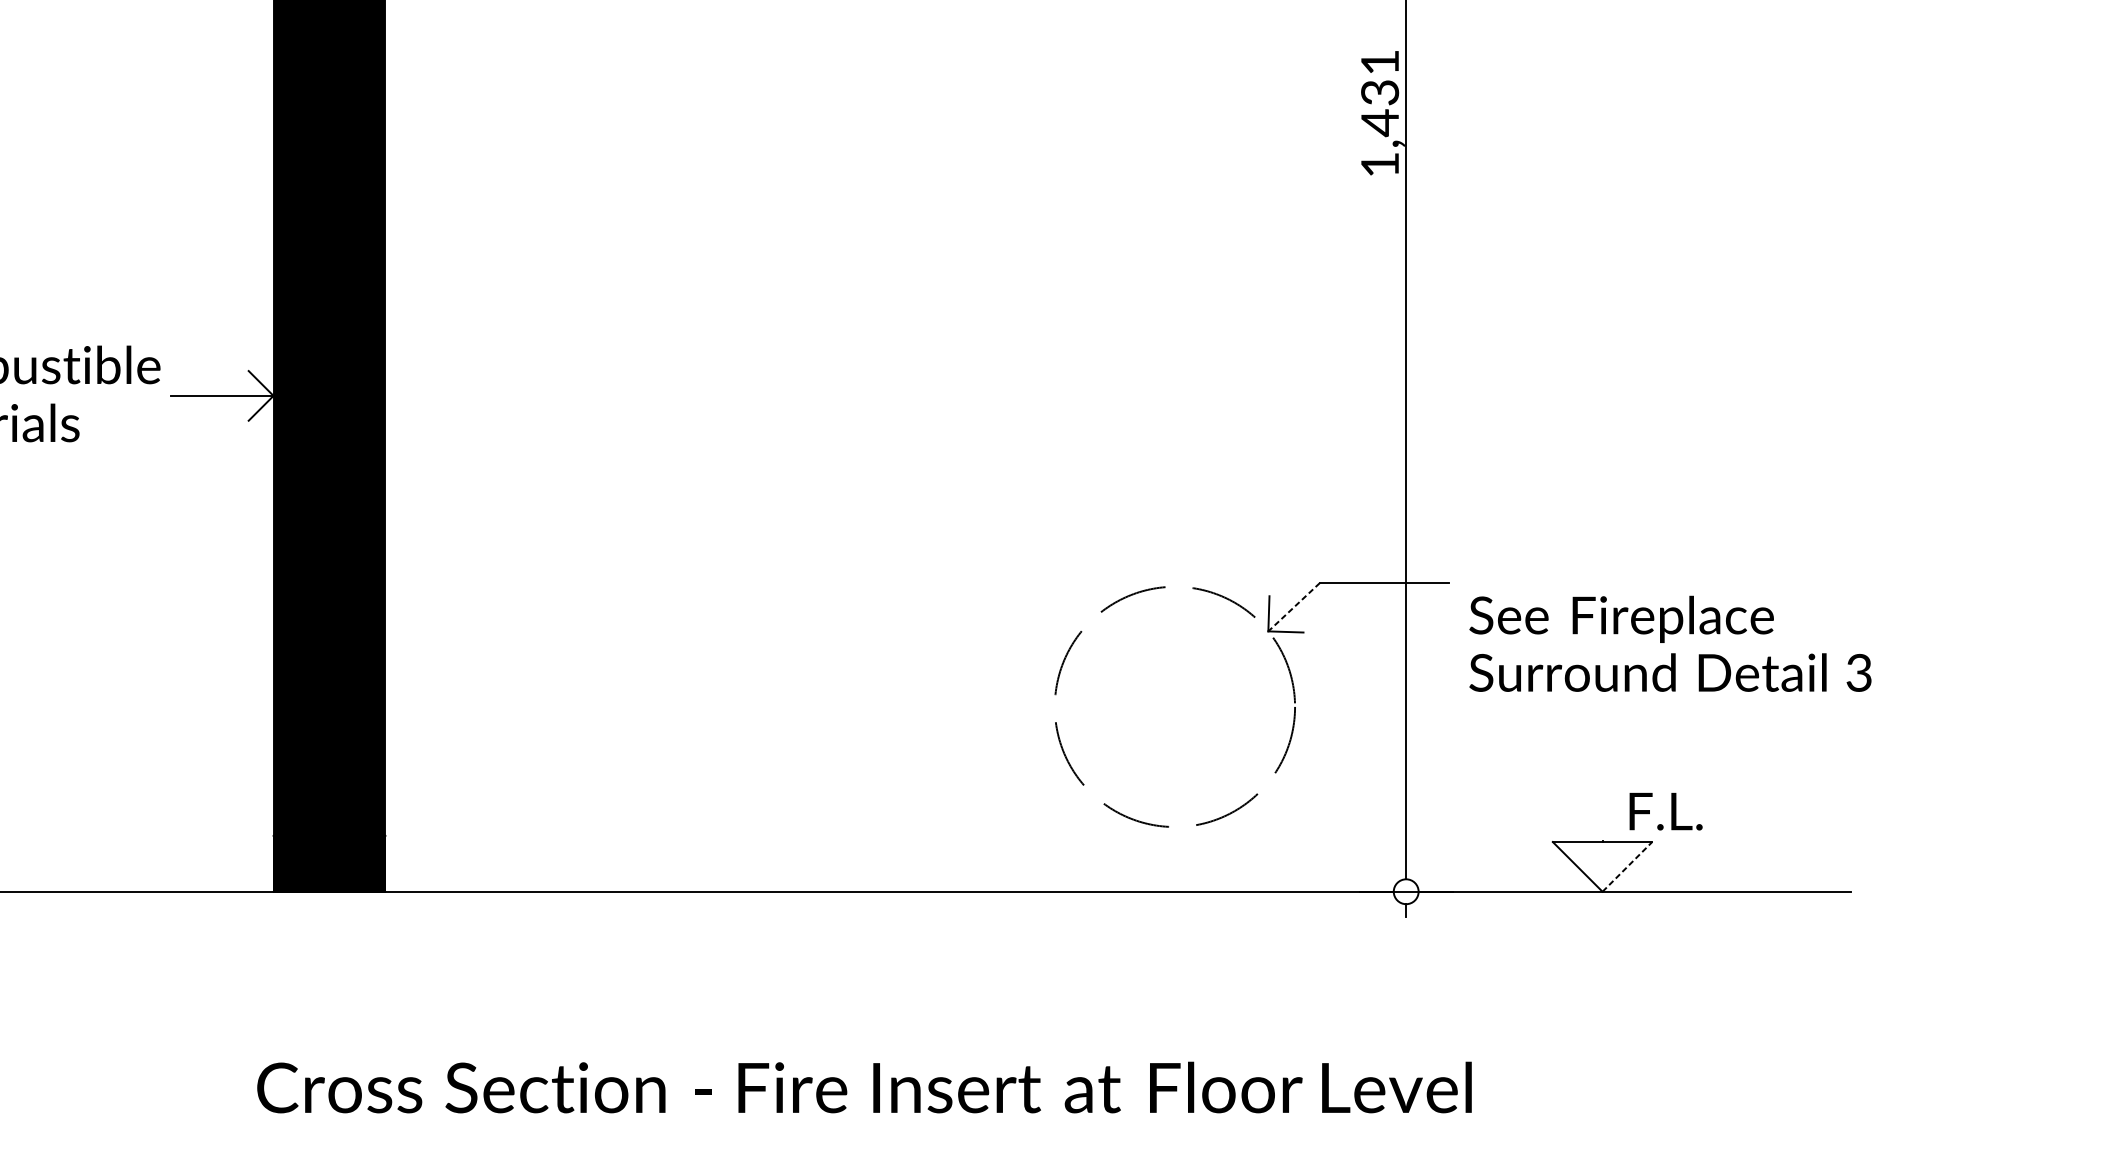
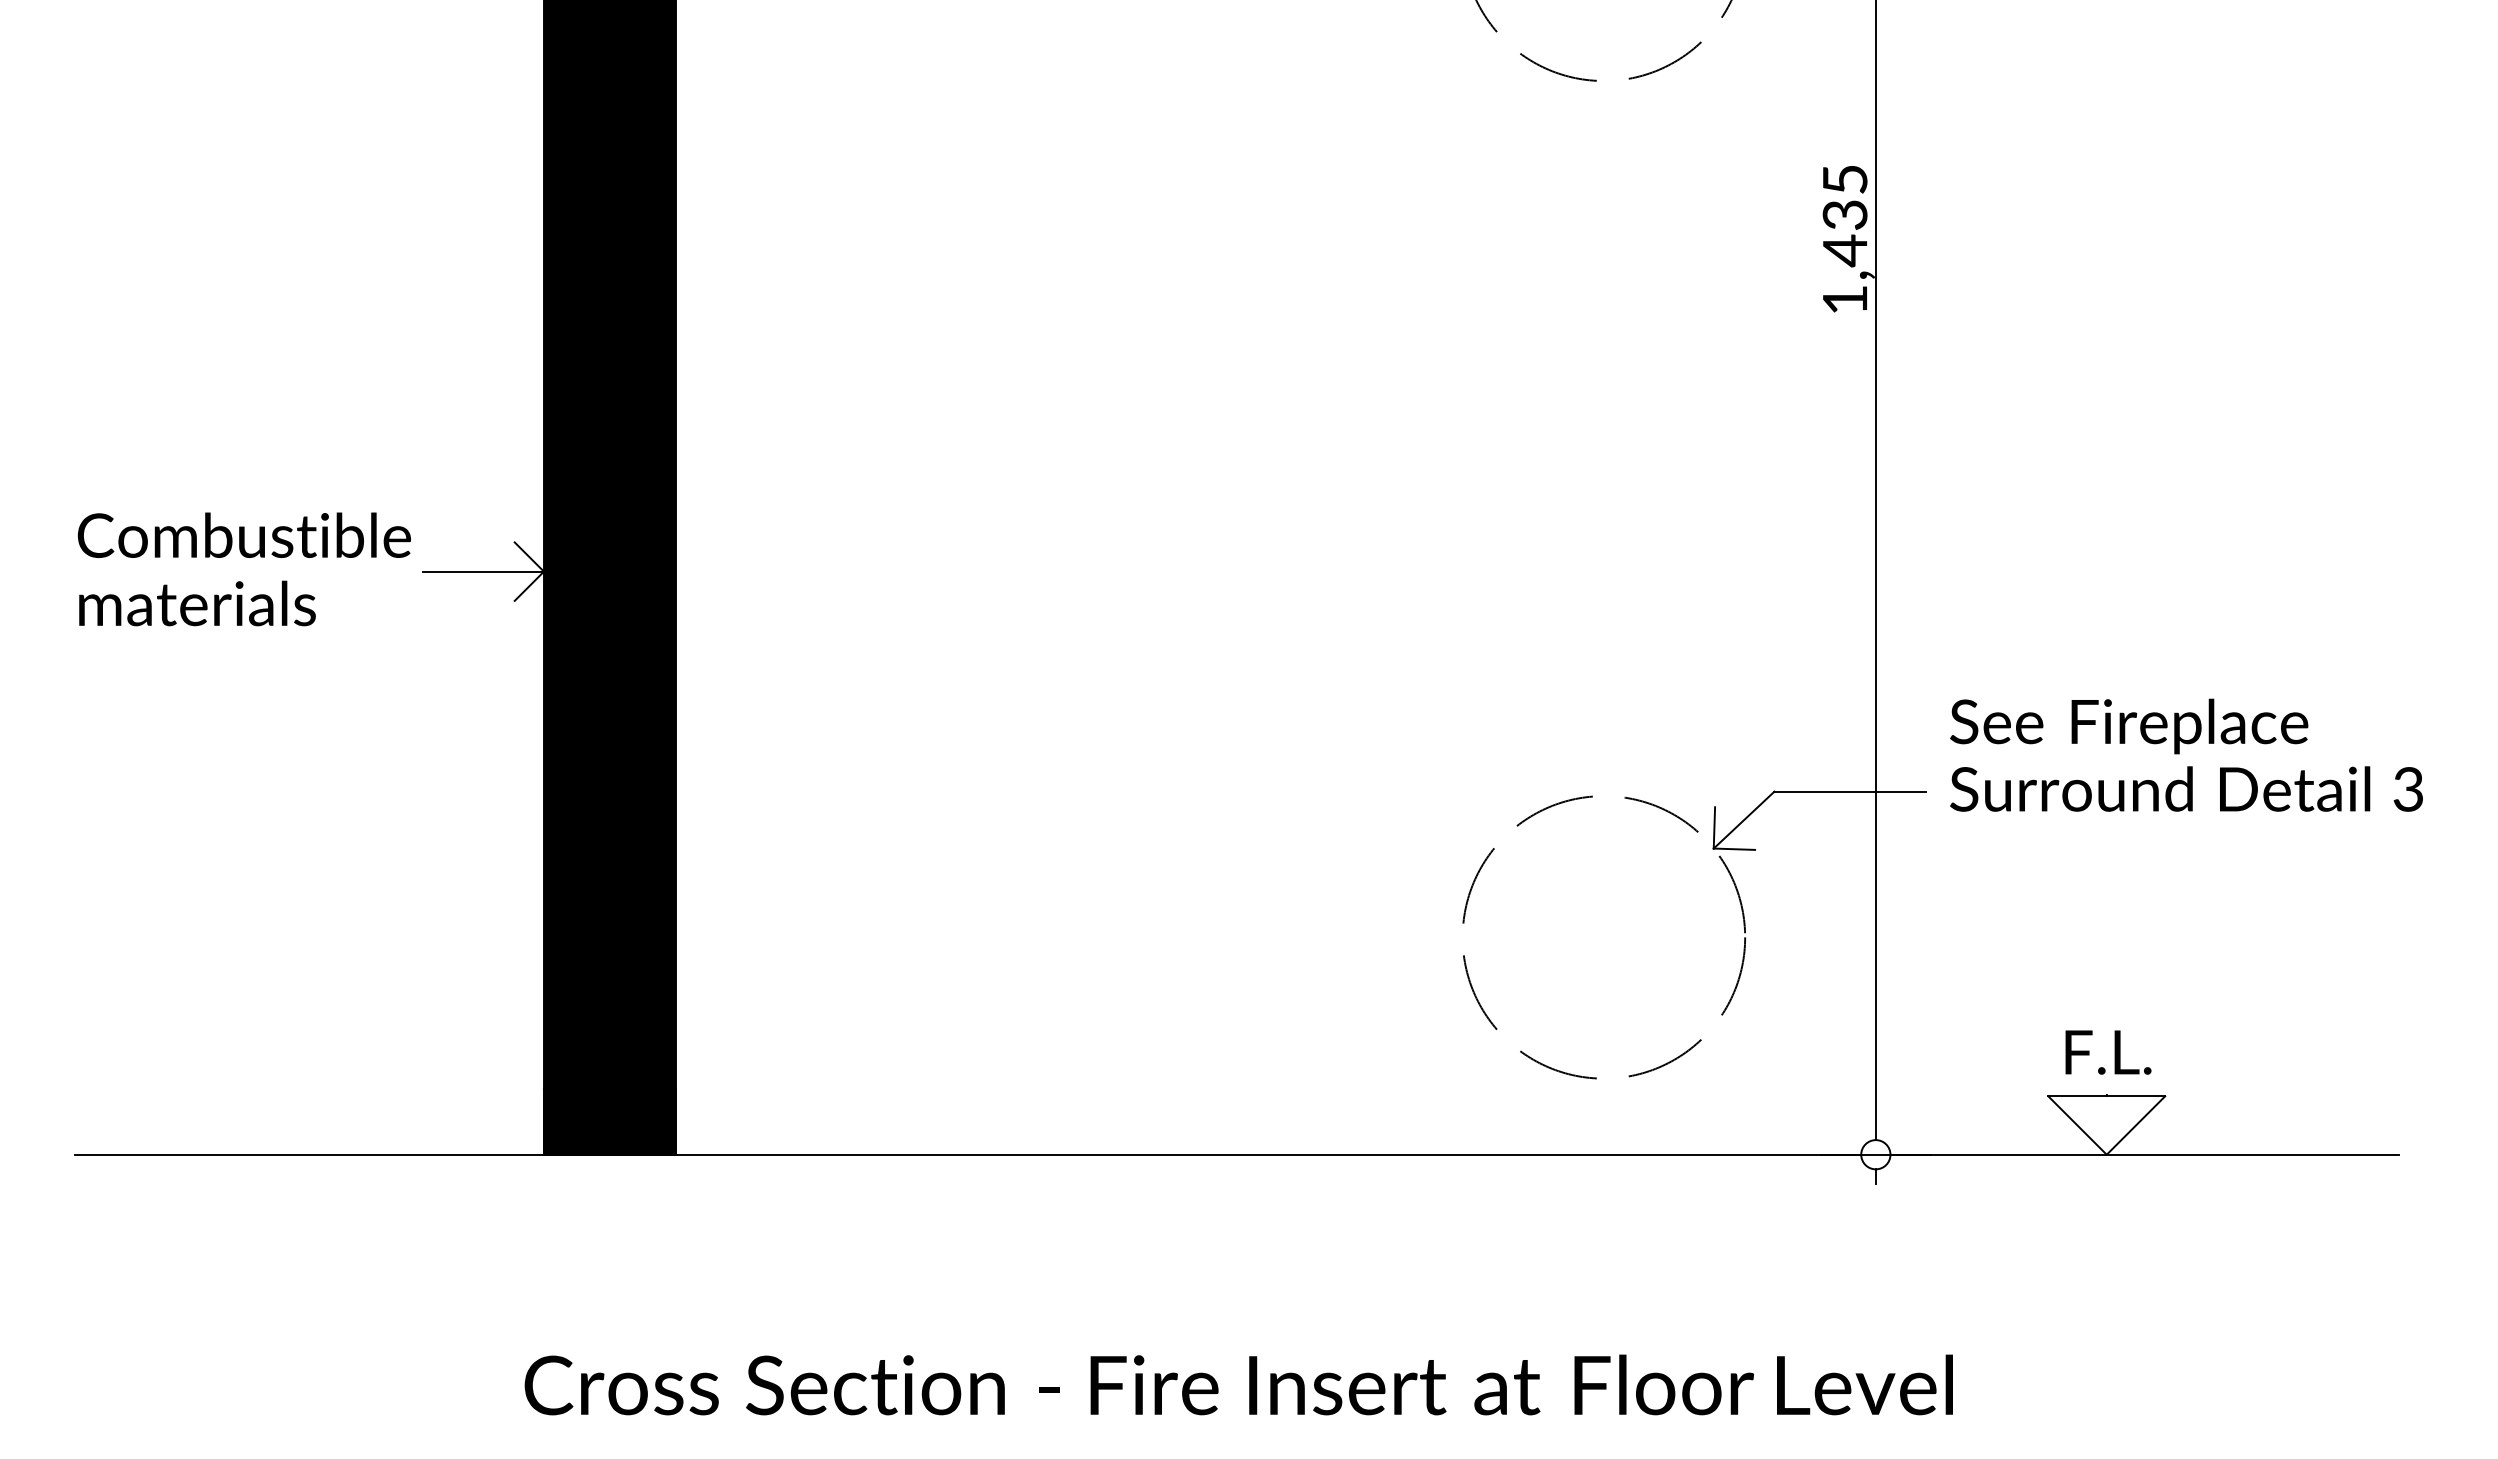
text: (1380, 62) -> (1845, 179), 1,431 -> 1,435
line: (1294, 607) -> (1744, 820), dashed -> solid
text: (1670, 643) -> (2186, 754), moved
text: (1666, 811) -> (2108, 1052), moved
line: (1627, 866) -> (2136, 1125), dashed -> solid

